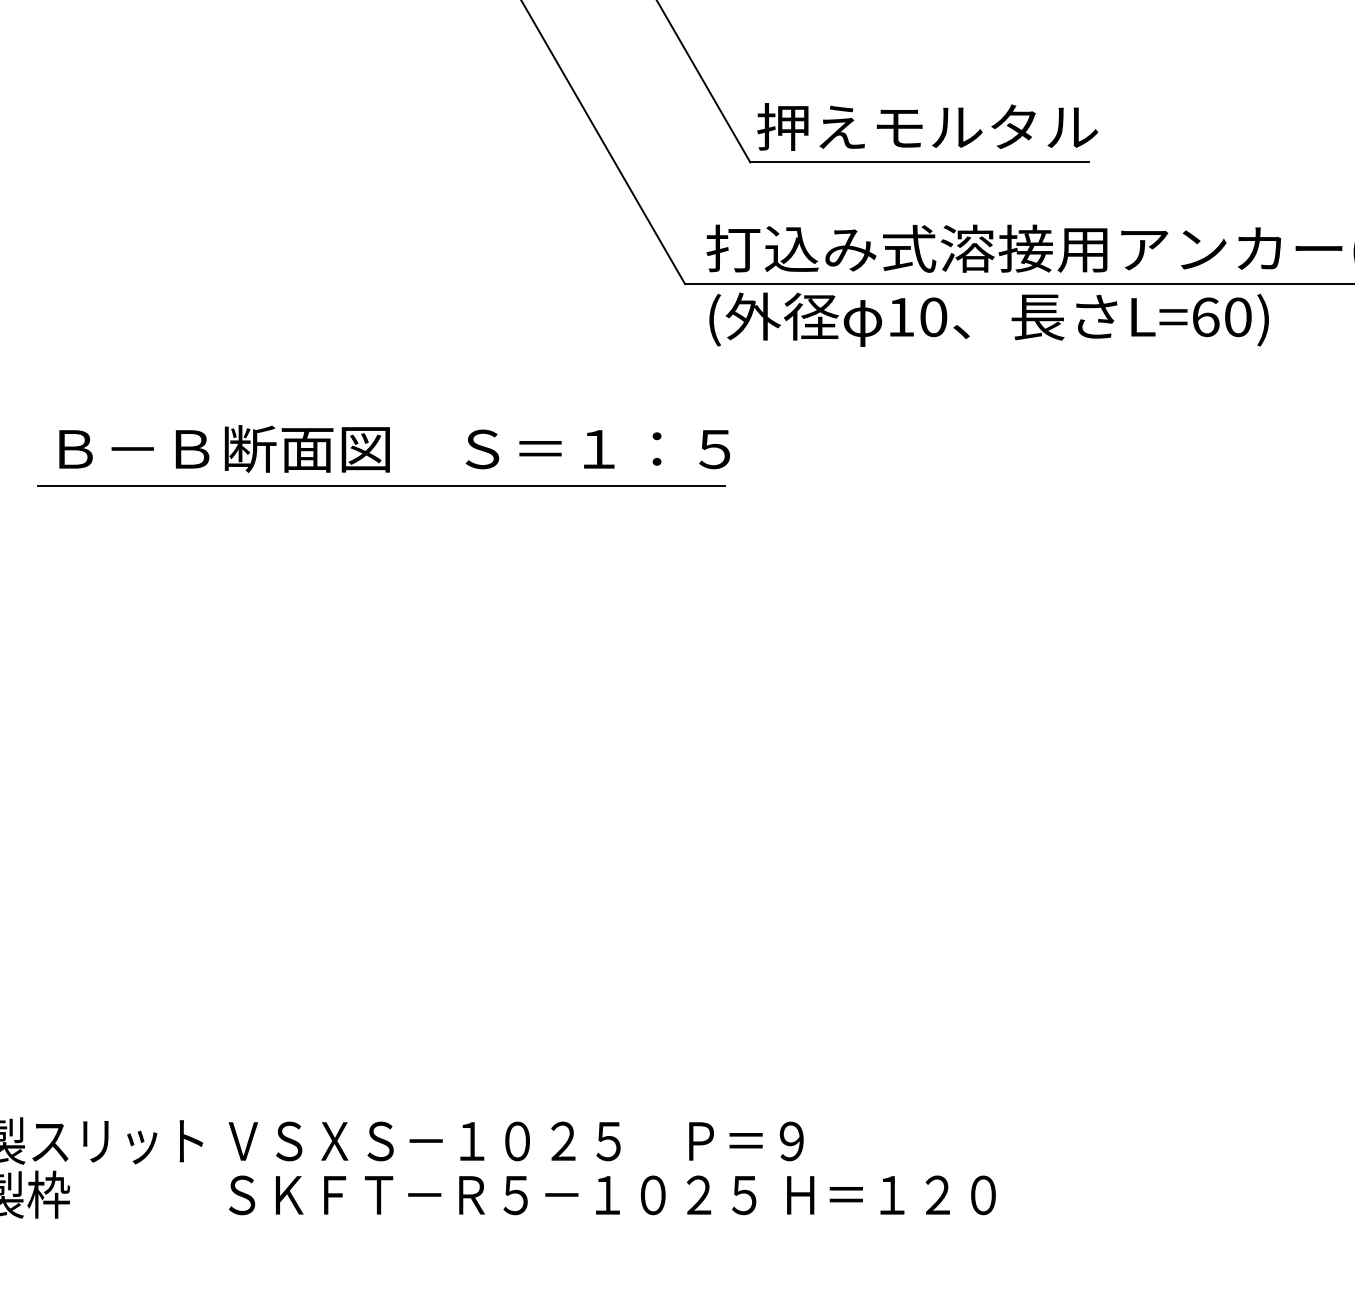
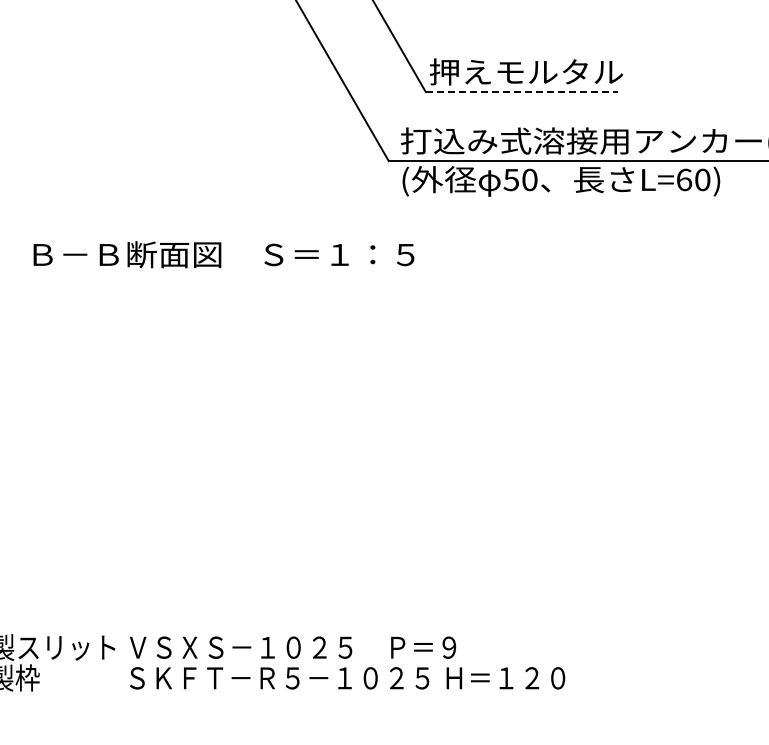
line: (920, 163) -> (522, 92), solid -> dashed
text: (899, 318) -> (510, 180), 10 -> 50
line: (381, 485) -> (216, 275), removed

